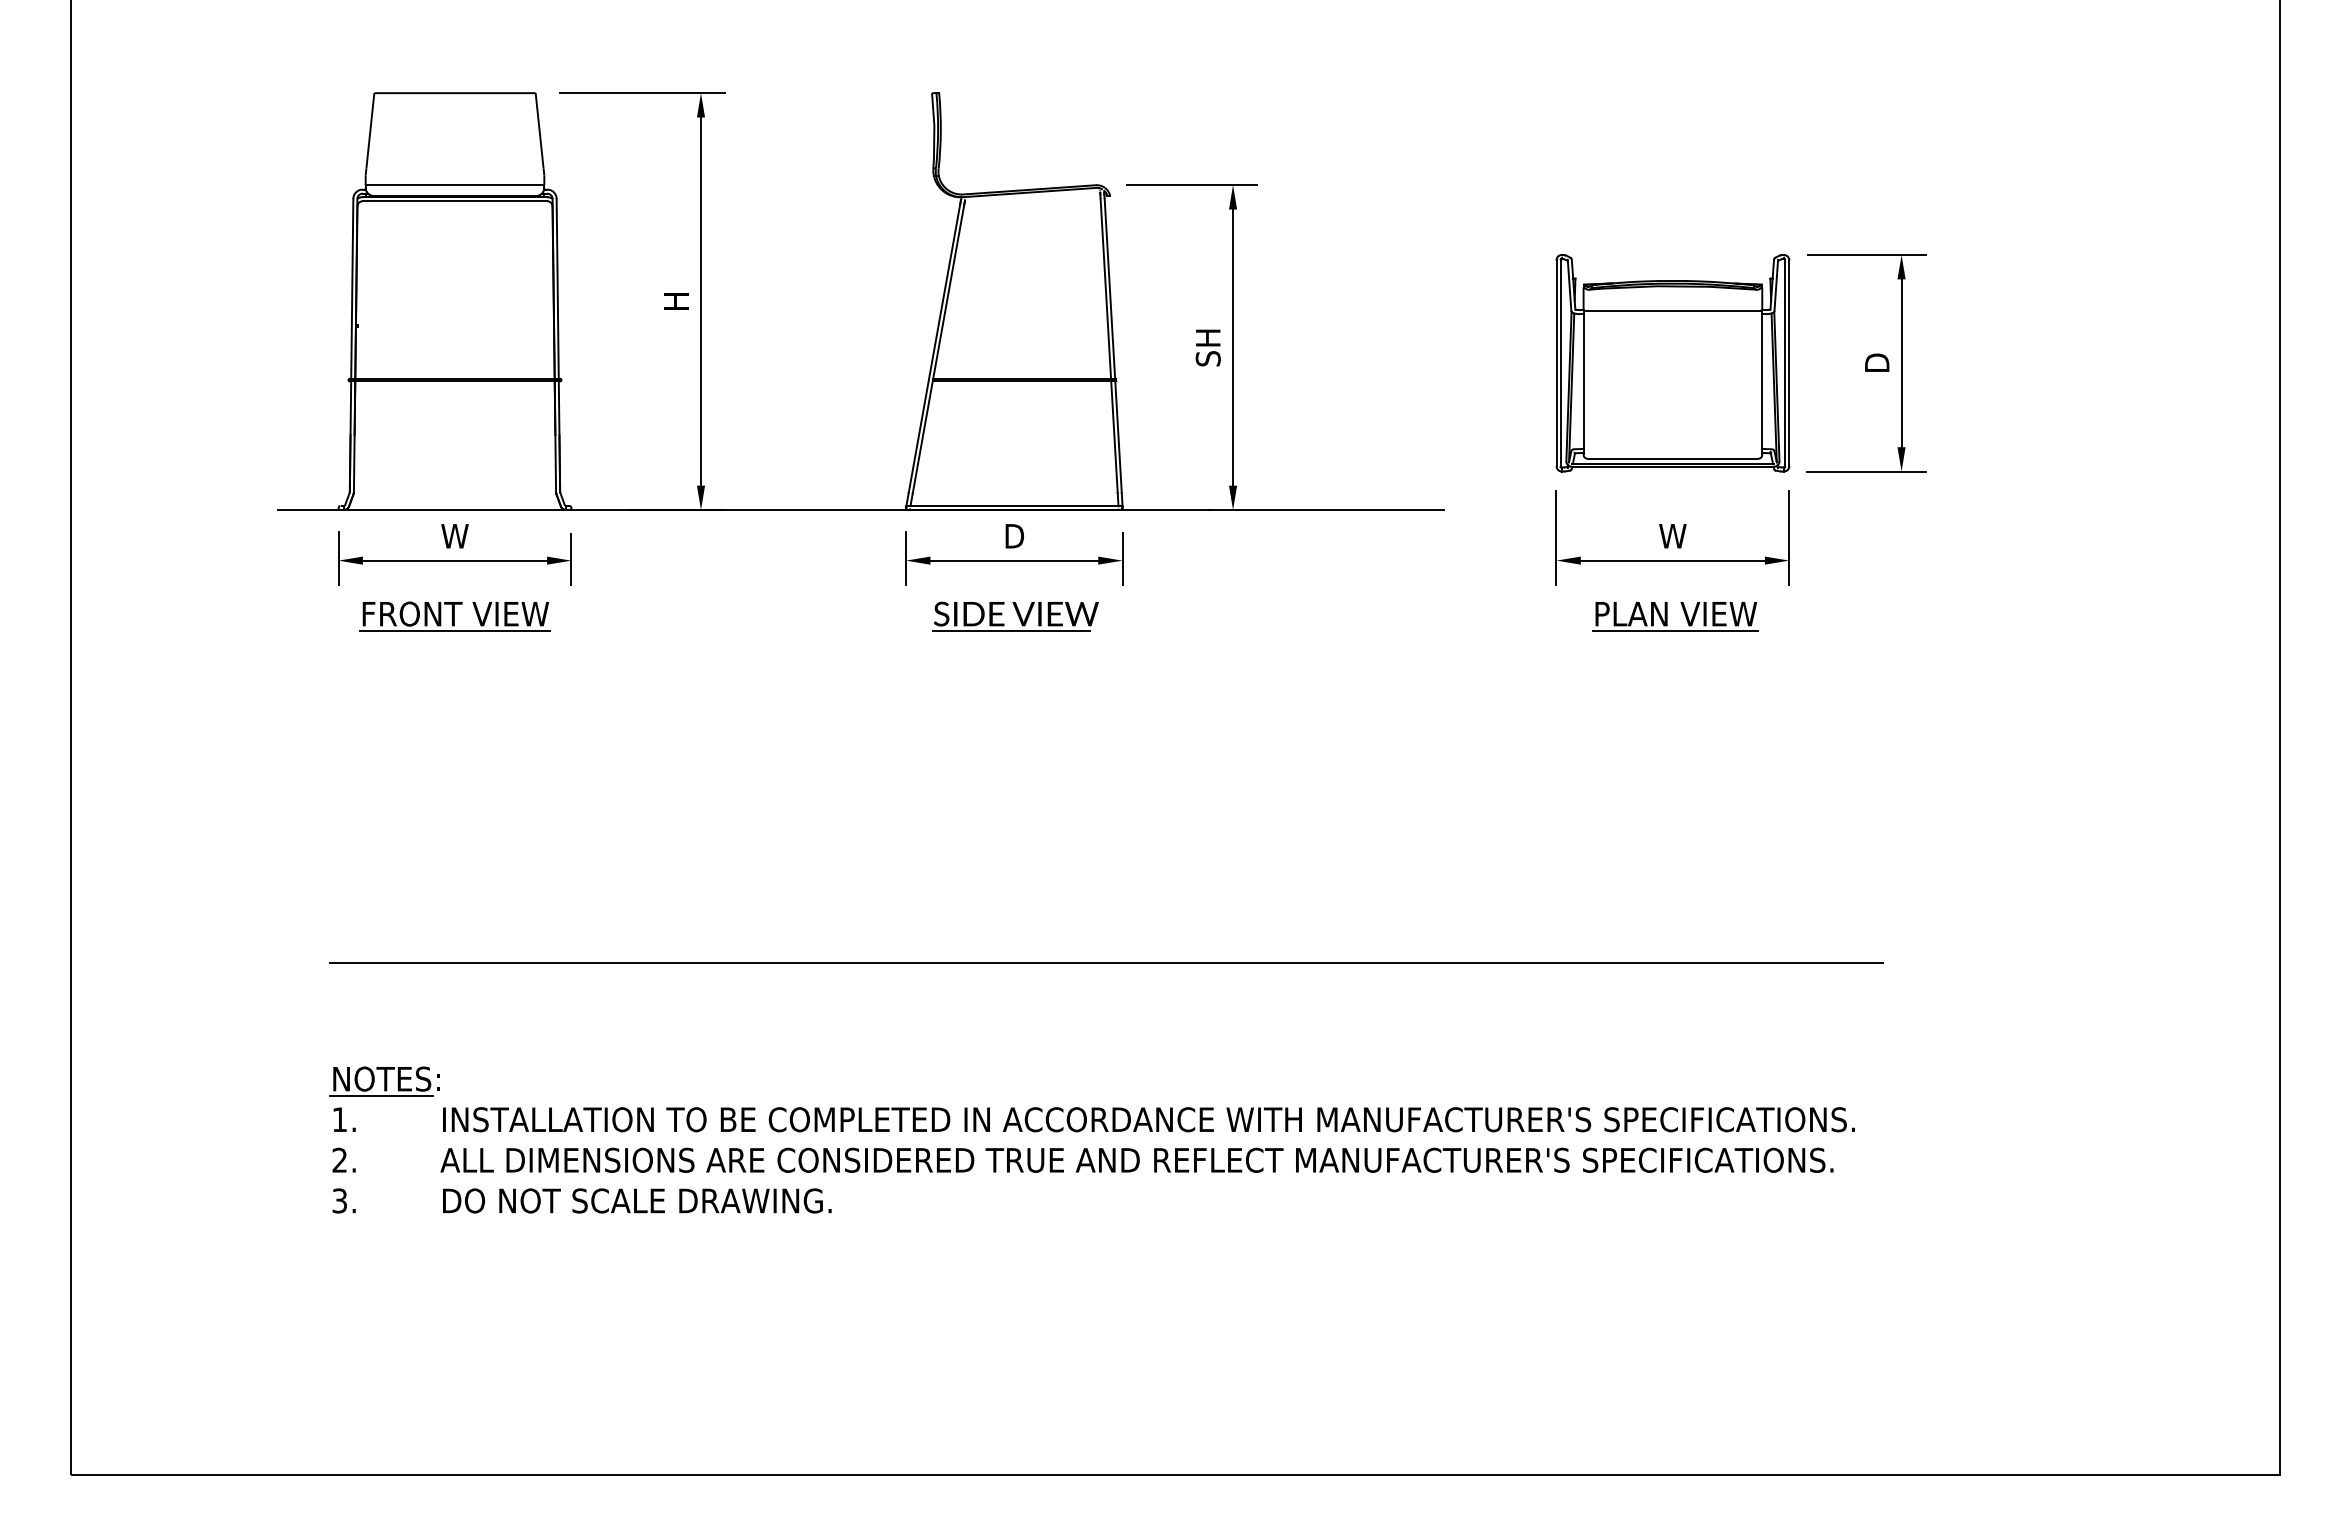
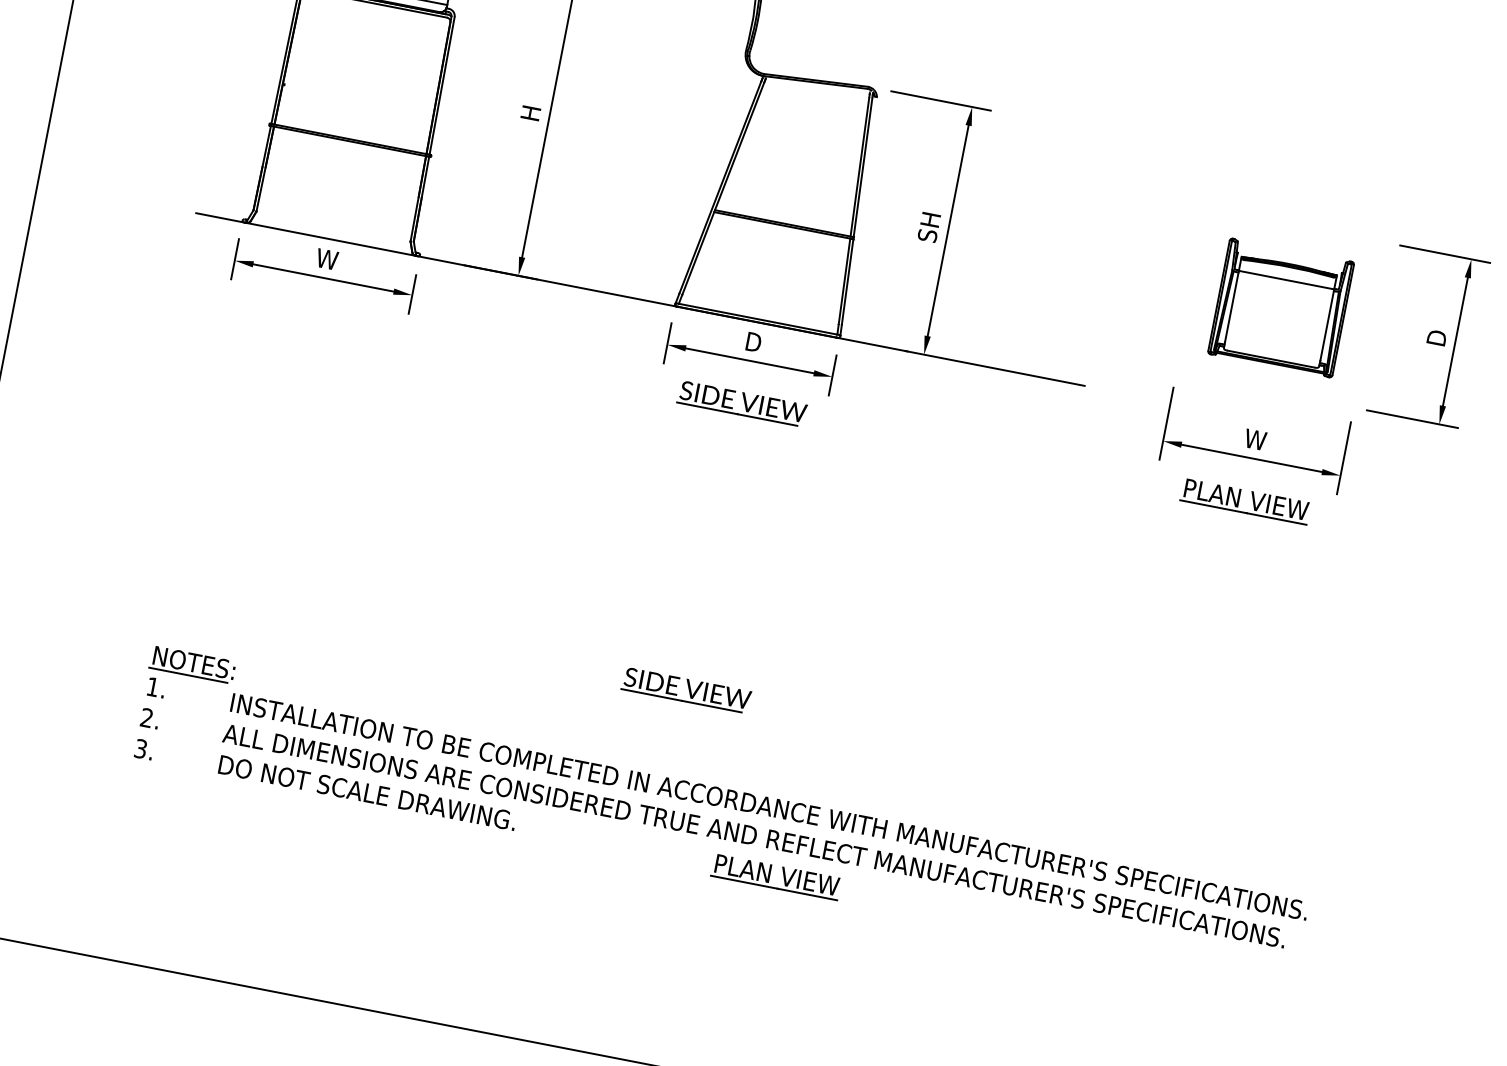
part: (1672, 363) -> (1280, 308), size x0.7
part: (454, 616) -> (314, 320), removed
line: (1106, 962) -> (760, 680), removed
part: (1015, 992) -> (686, 690), added
part: (1166, 1206) -> (770, 875), added

